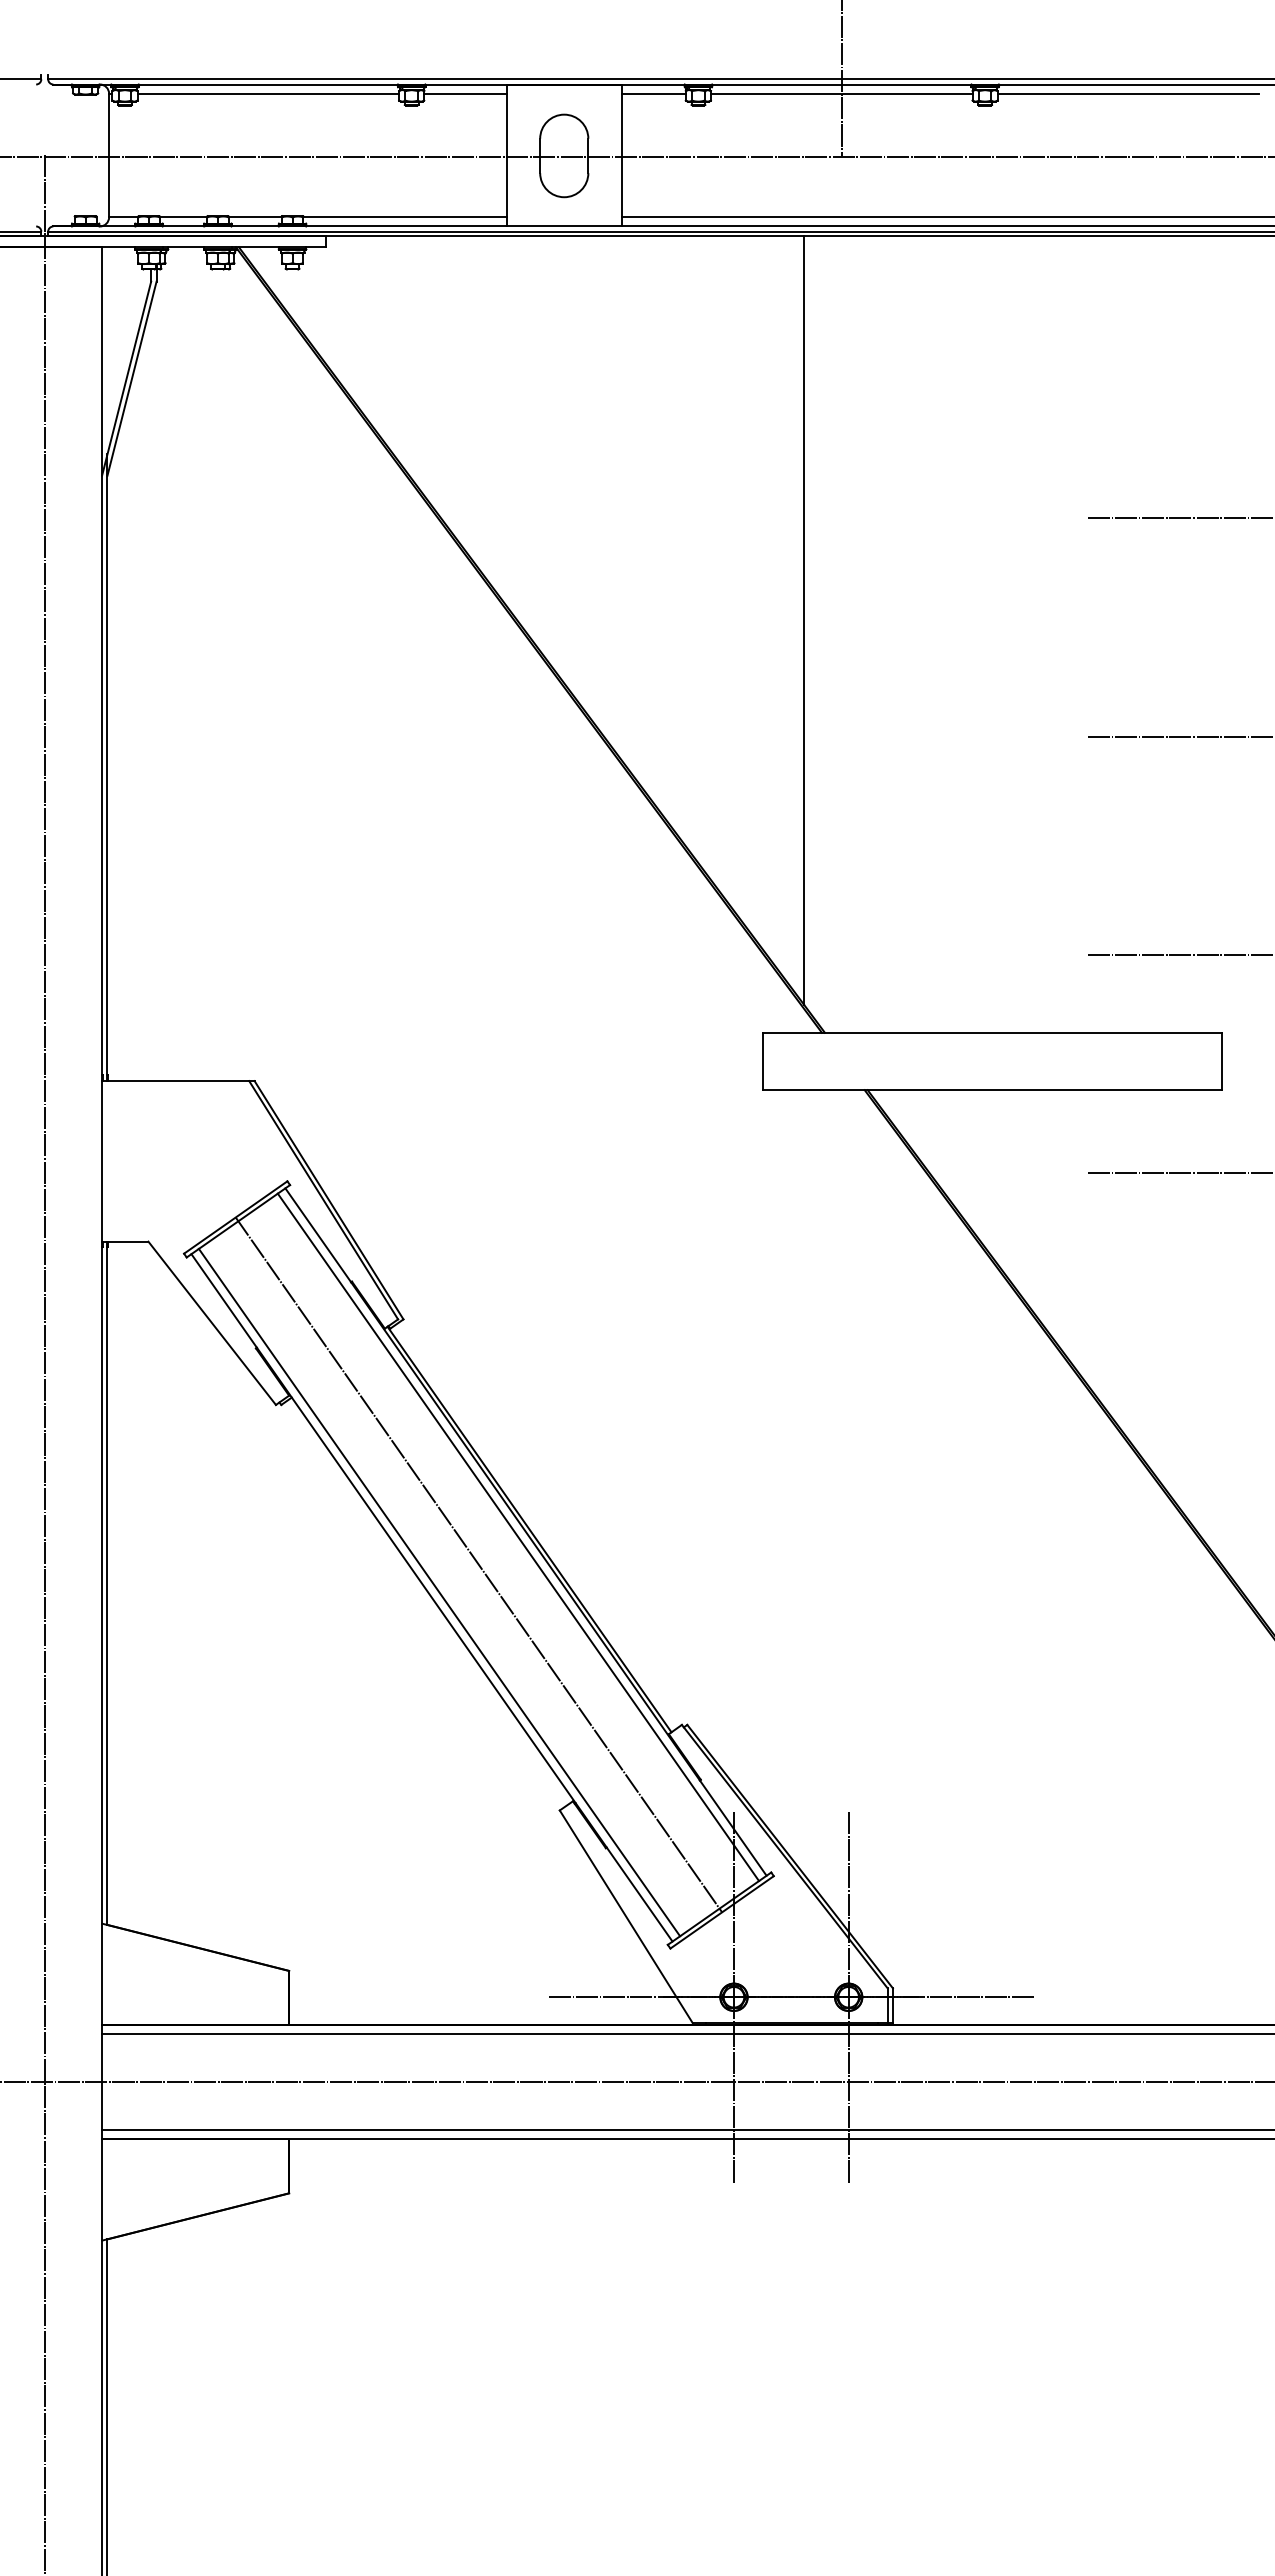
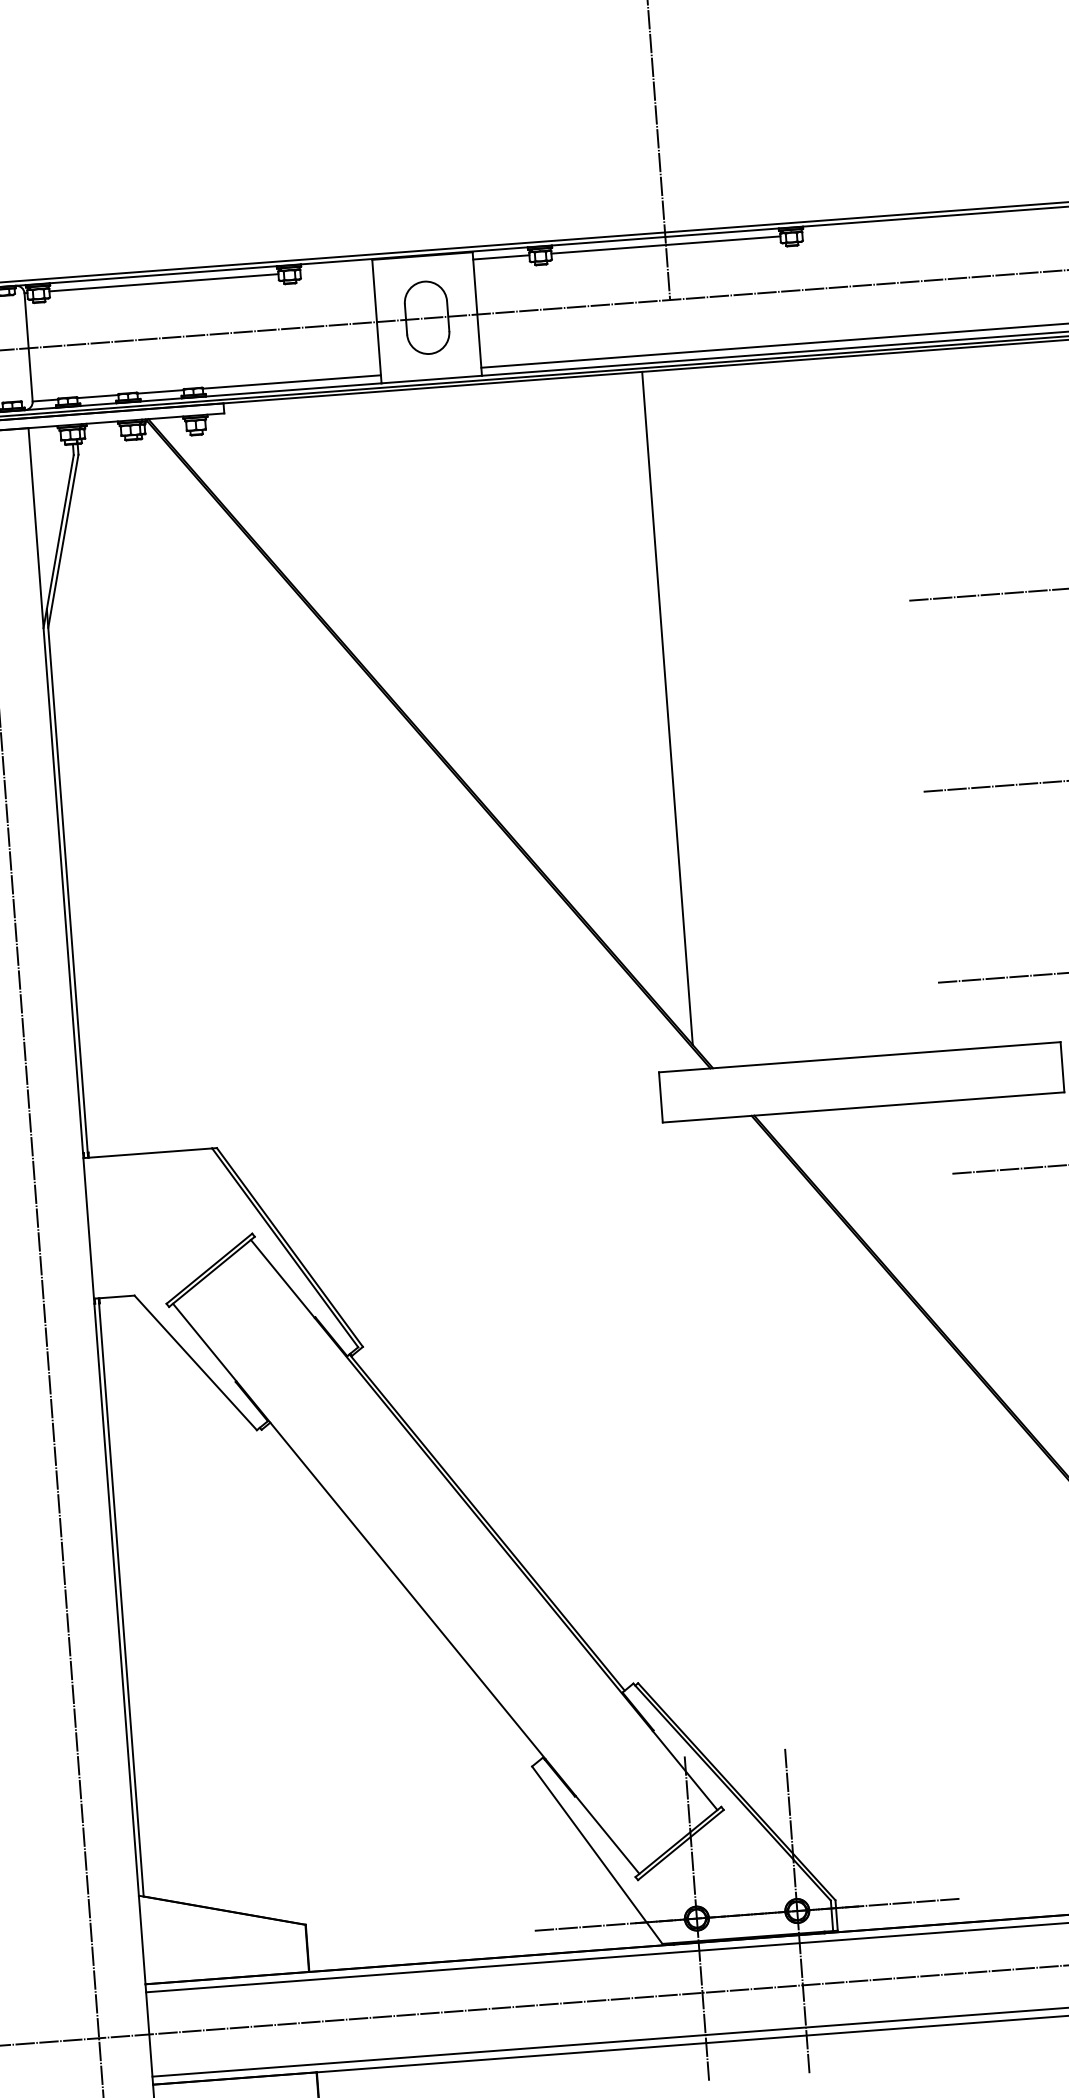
line: (465, 93) -> (336, 269), removed
line: (1128, 93) -> (916, 226), removed
line: (518, 1536) -> (477, 1529), removed
line: (478, 1564) -> (444, 1556), removed
line: (439, 1592) -> (412, 1583), removed

